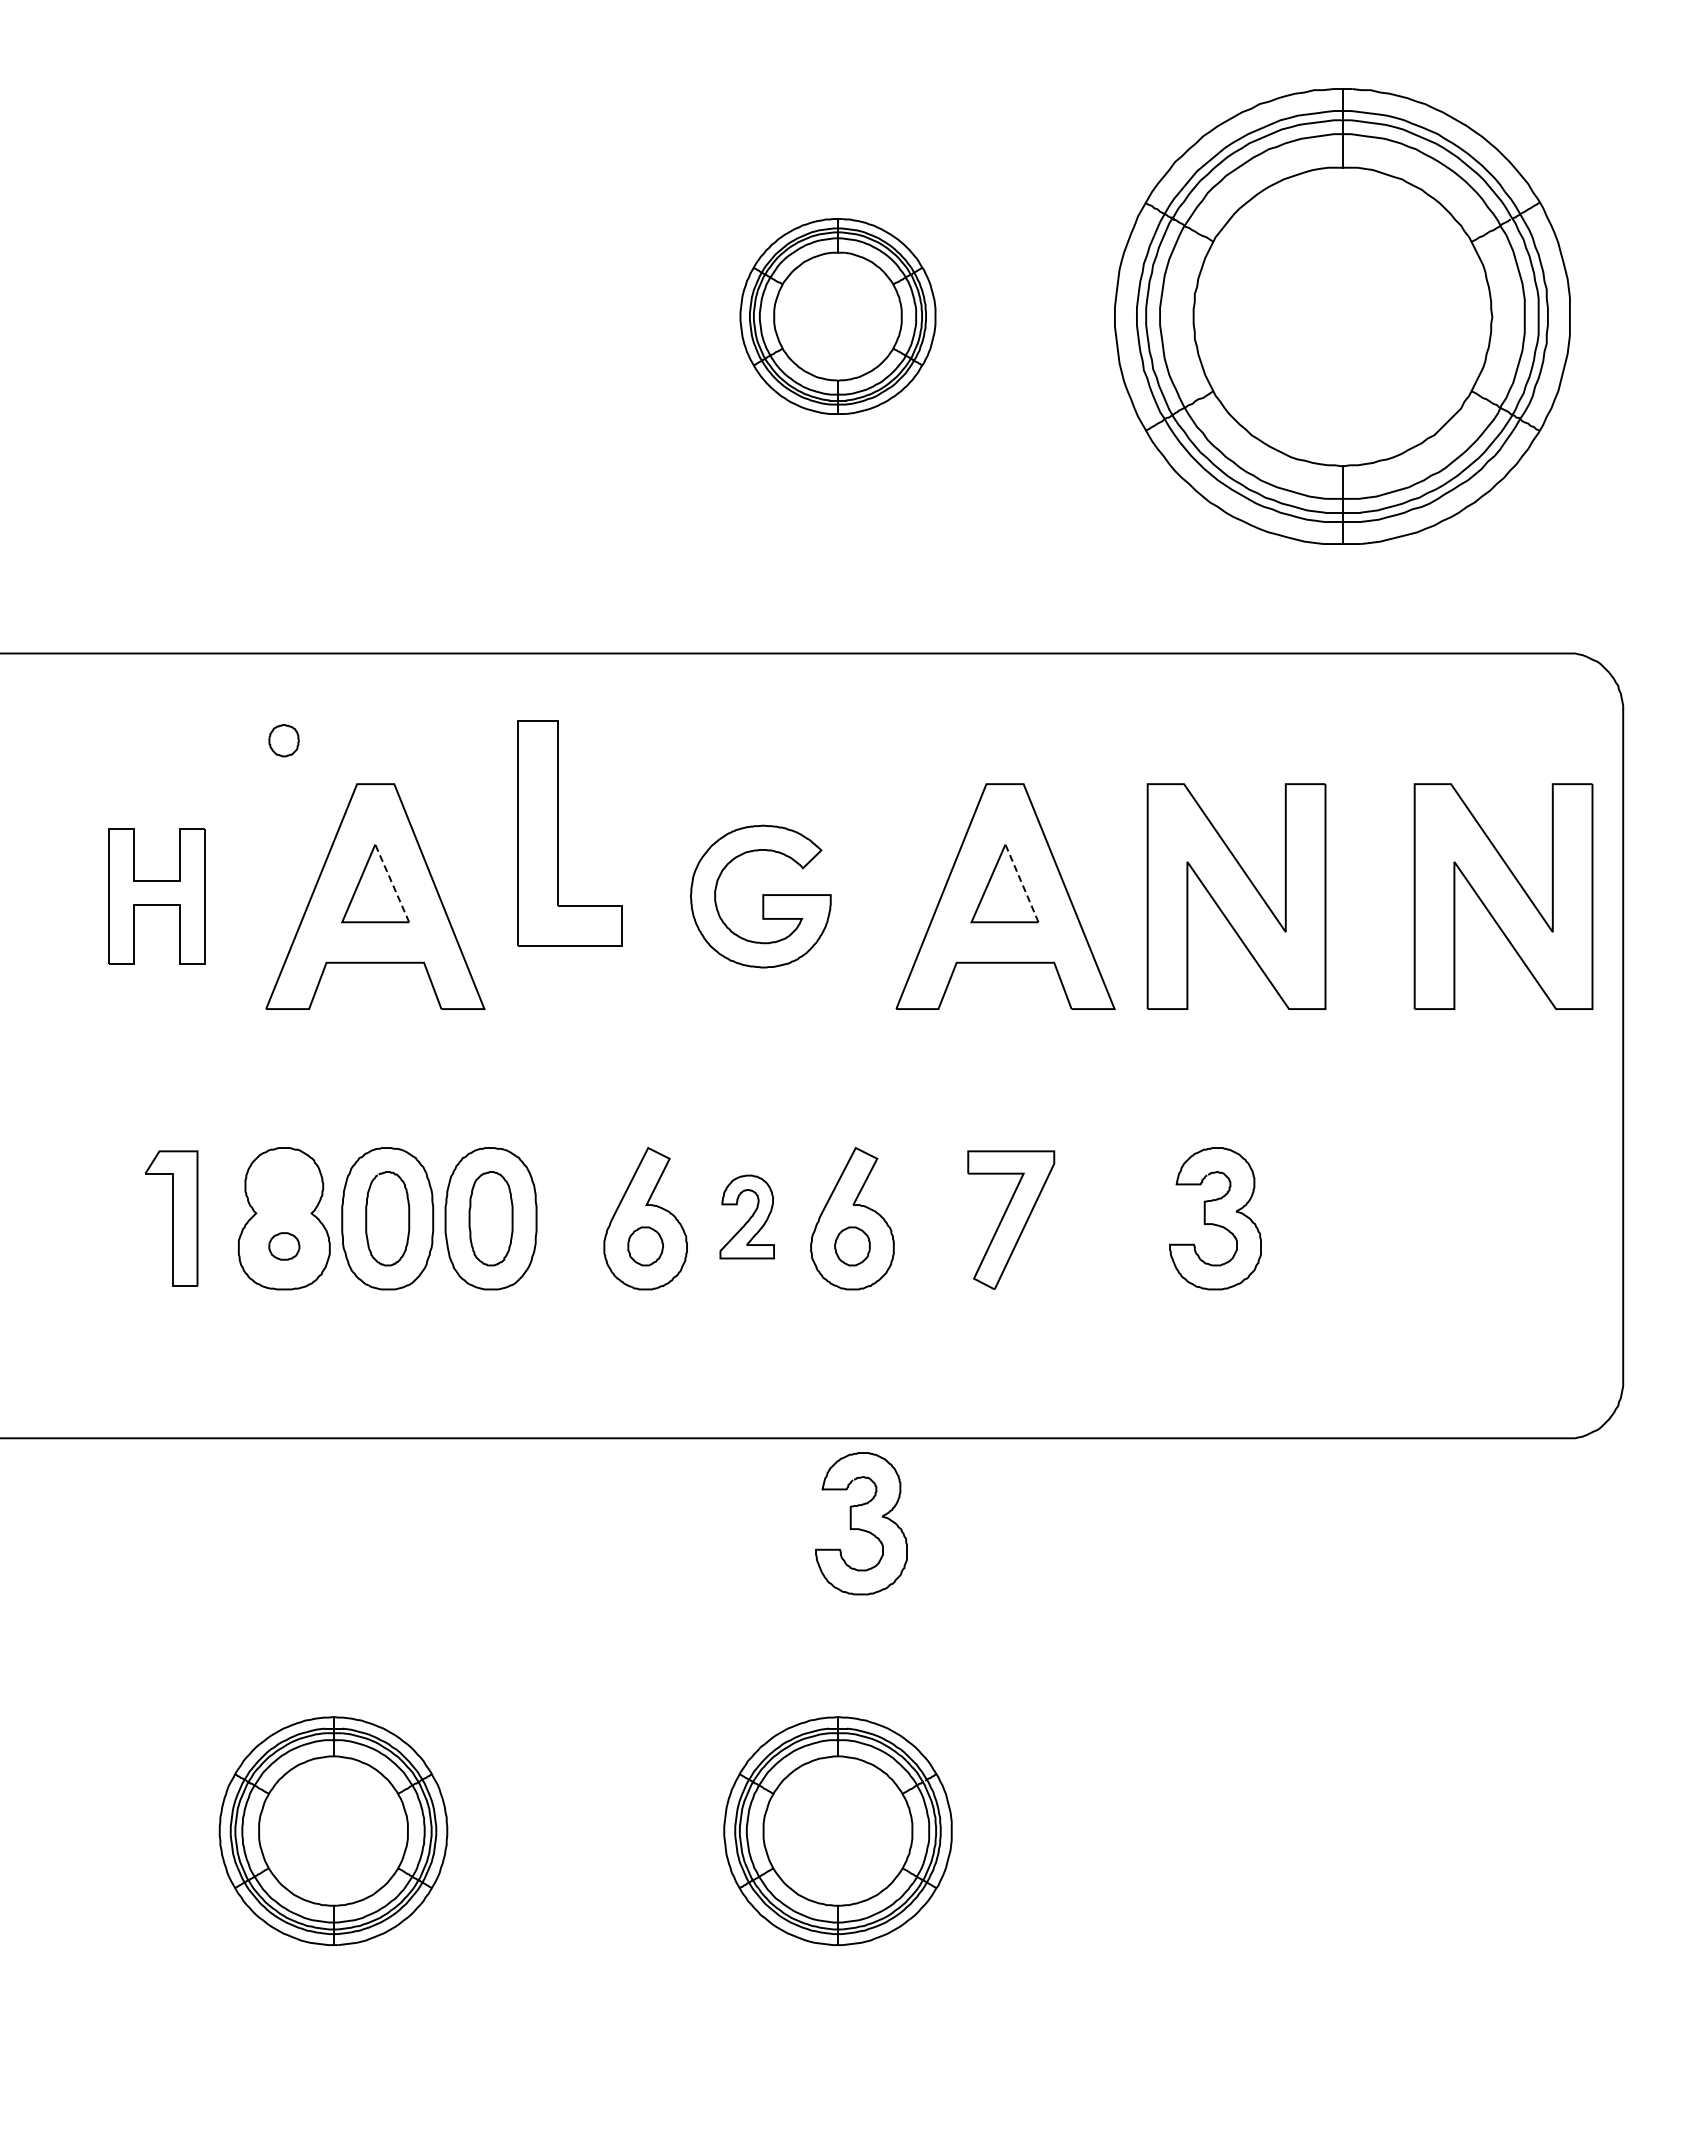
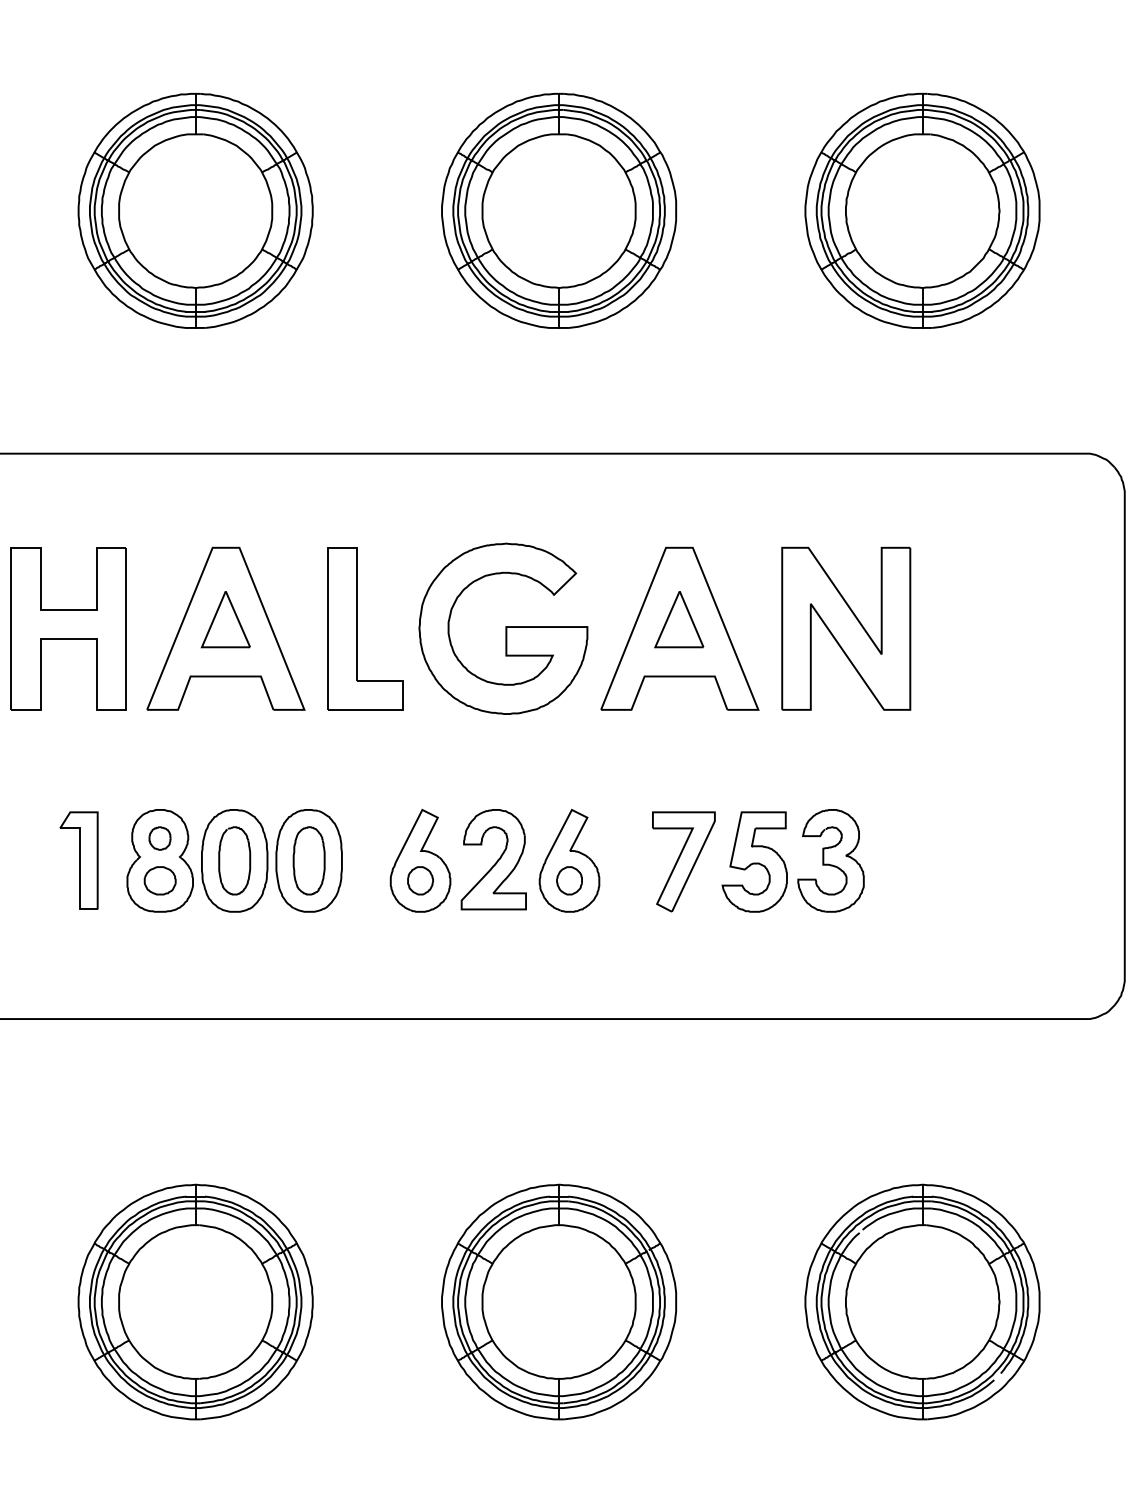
part: (333, 316) -> (195, 210), added
part: (837, 316) -> (558, 210), size x1.67
part: (1342, 316) -> (922, 210), size x0.71
part: (283, 740) -> (159, 838), moved
part: (558, 833) -> (357, 628), moved
line: (392, 882) -> (238, 618), dashed -> solid
line: (1021, 882) -> (691, 618), dashed -> solid
part: (156, 896) -> (68, 628), size x1.67
part: (760, 896) -> (503, 628), size x1.67
part: (1503, 896) -> (1038, 628), removed
part: (746, 1216) -> (493, 859), size x1.67
part: (1109, 1220) -> (754, 862), added
part: (284, 1246) -> (160, 880), size x1.43
part: (861, 1523) -> (576, 1080), removed
part: (333, 1830) -> (195, 1301), size x1.43
part: (837, 1830) -> (558, 1301), size x1.43
part: (1342, 1830) -> (922, 1301), added

